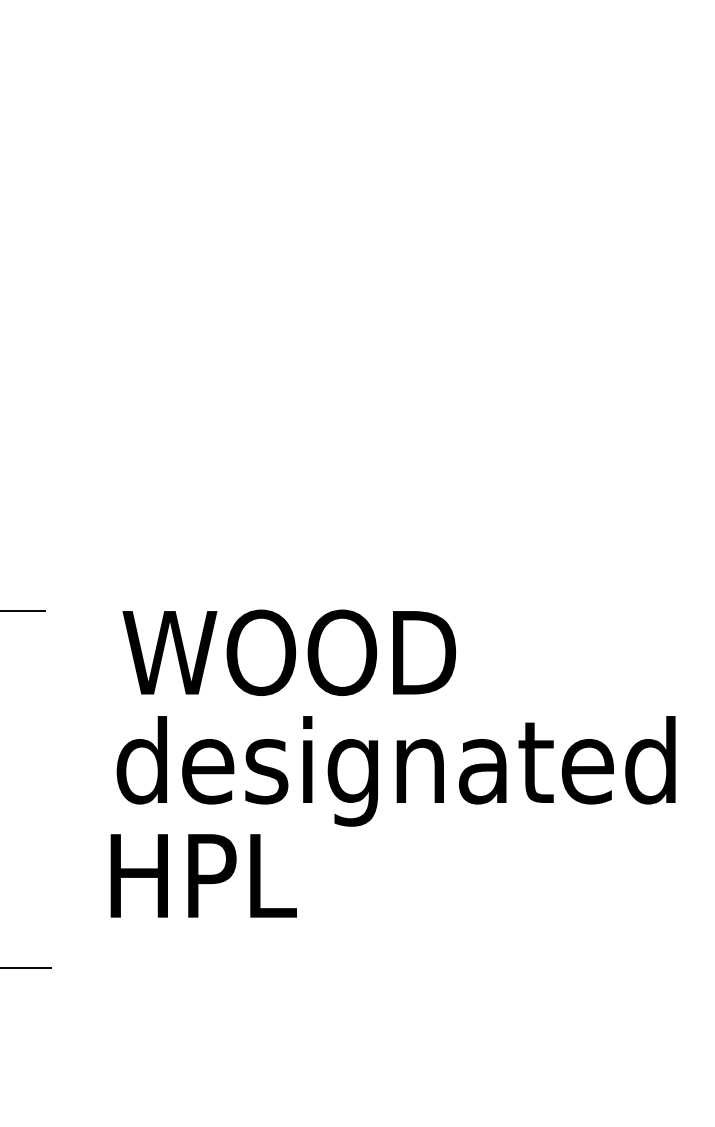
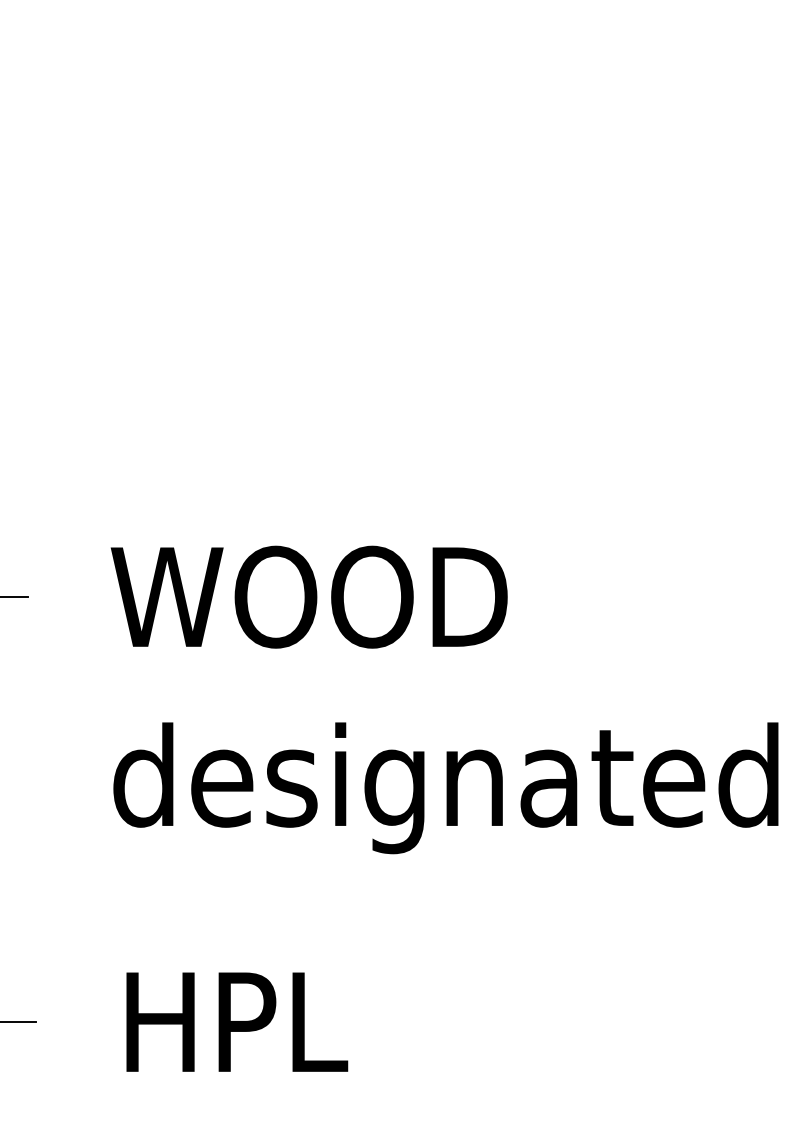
text: (288, 652) -> (308, 596), moved
text: (203, 875) -> (236, 1021), moved

